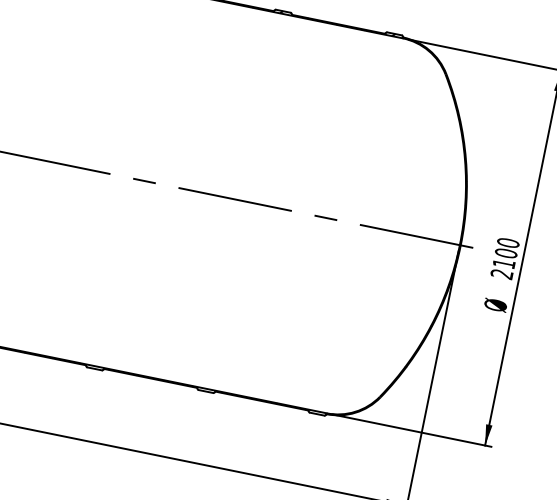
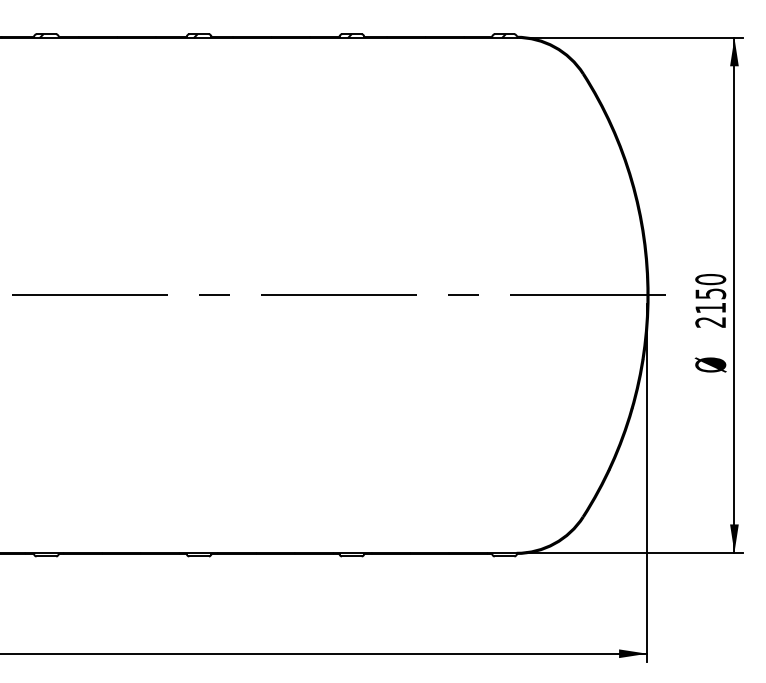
text: (506, 253) -> (710, 293), 2100 -> 2150

